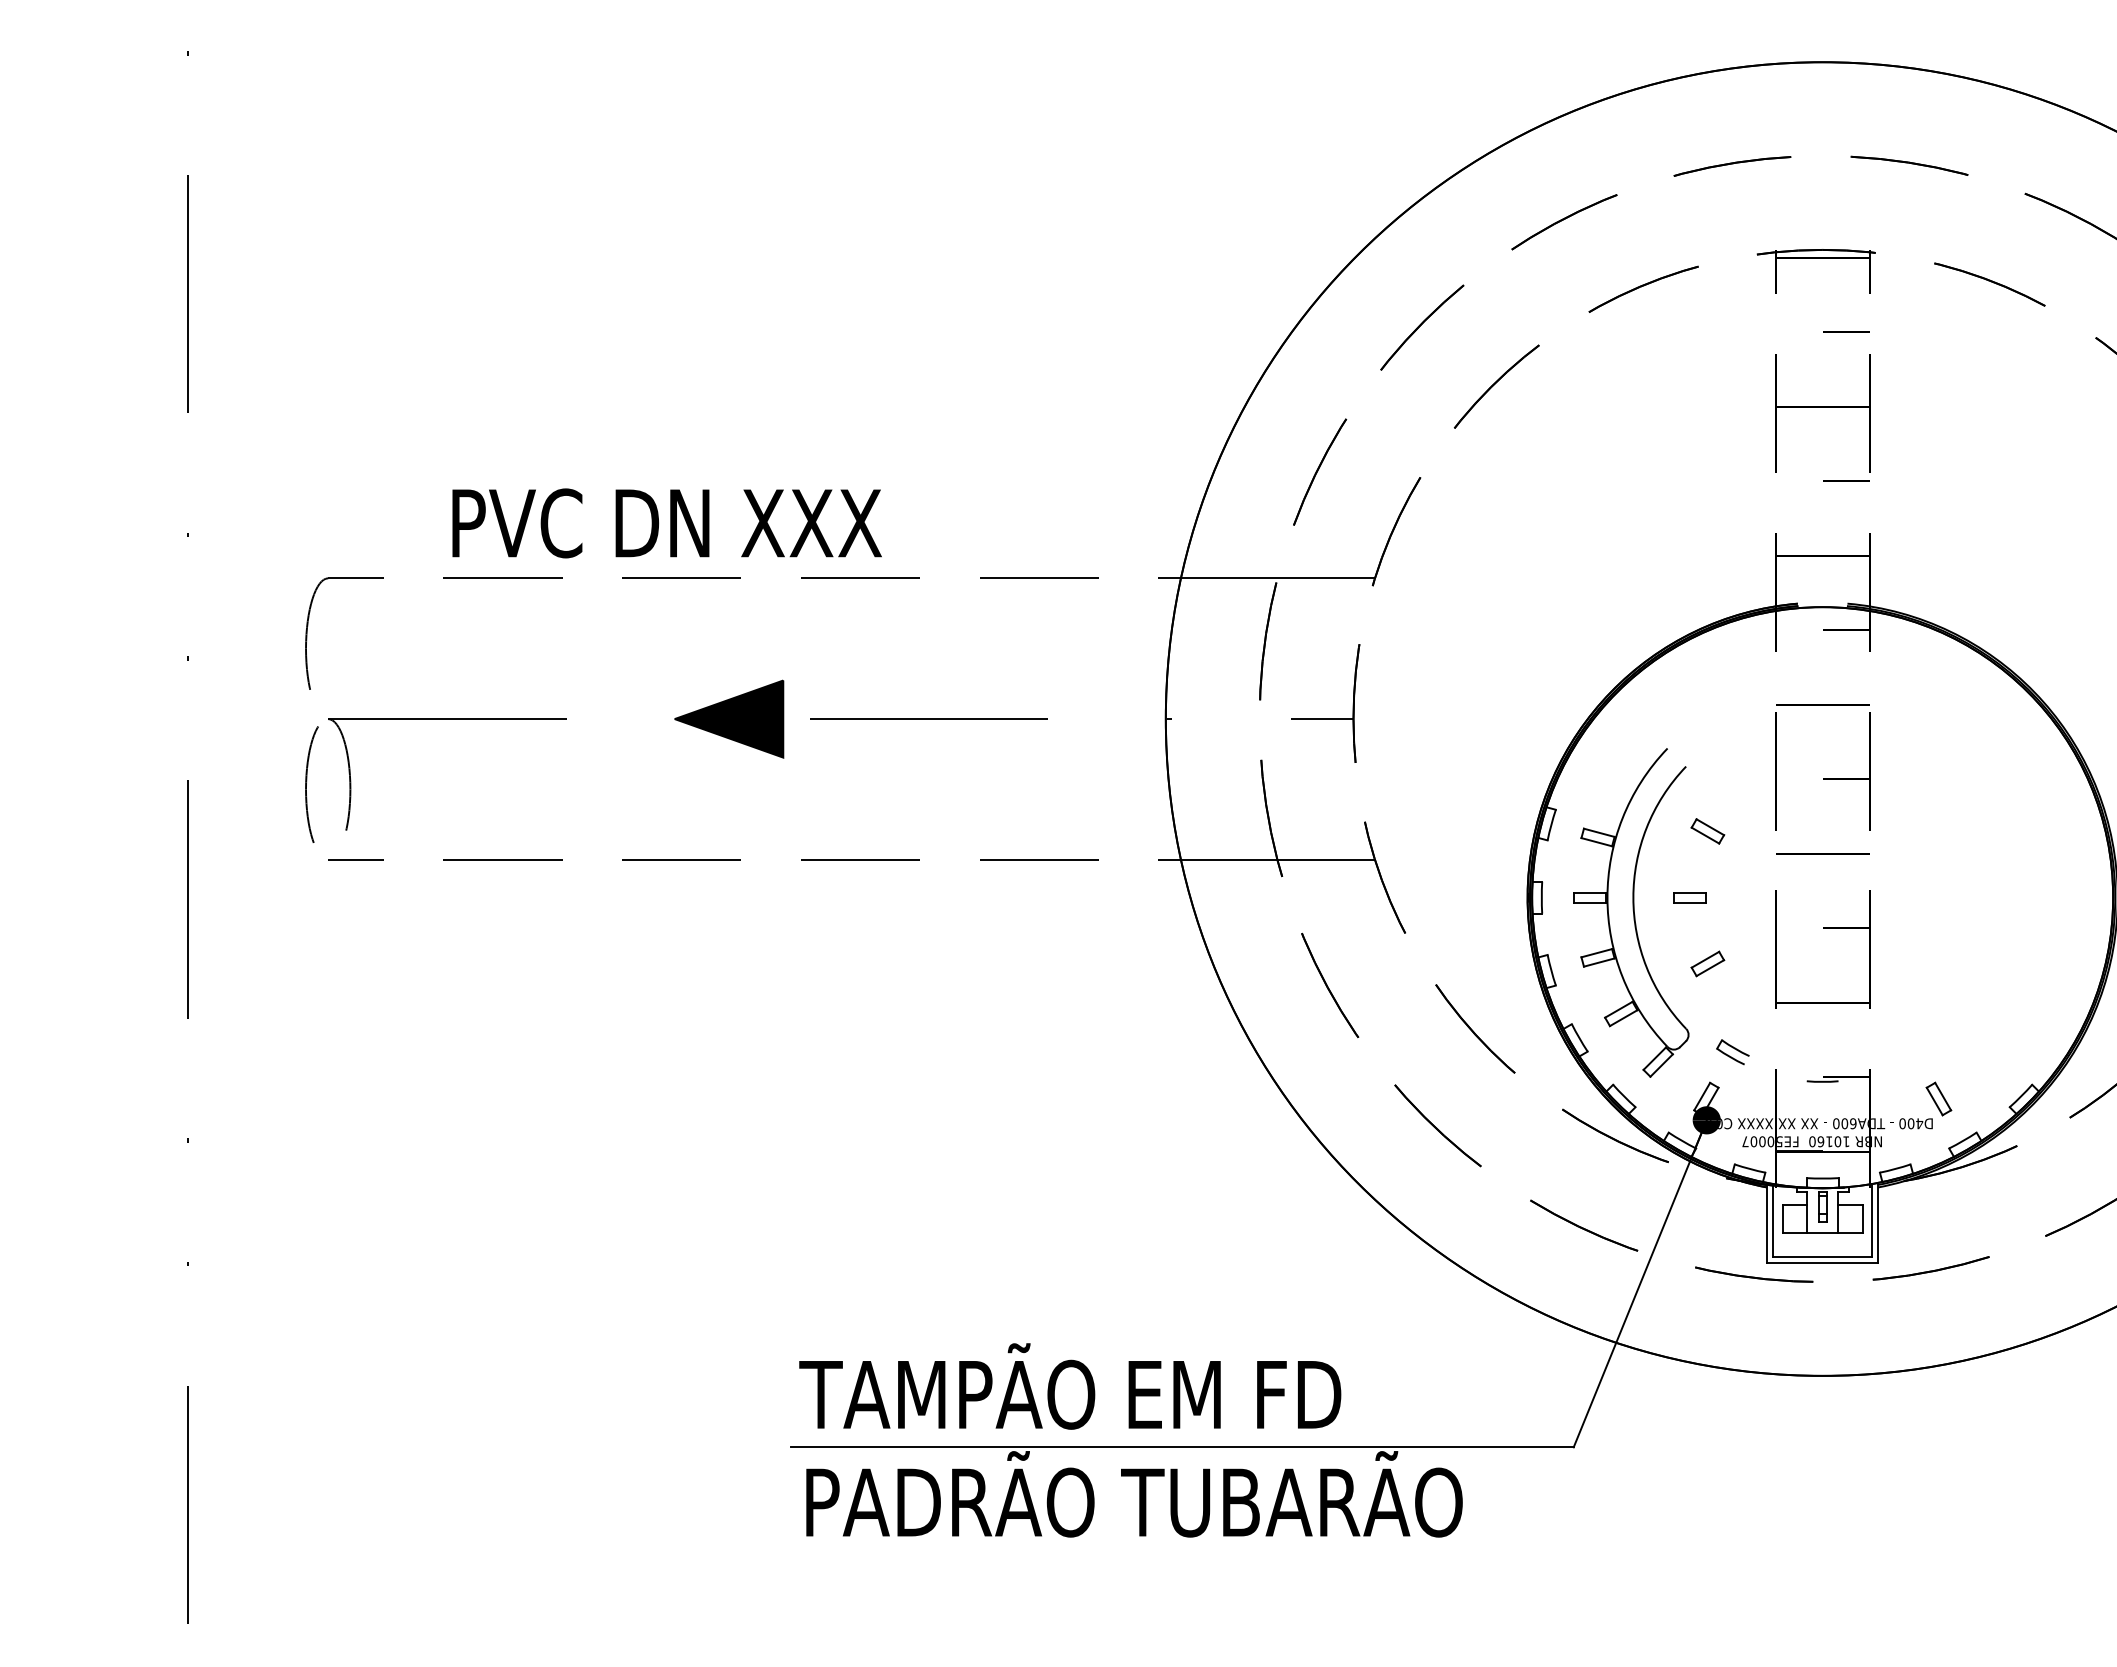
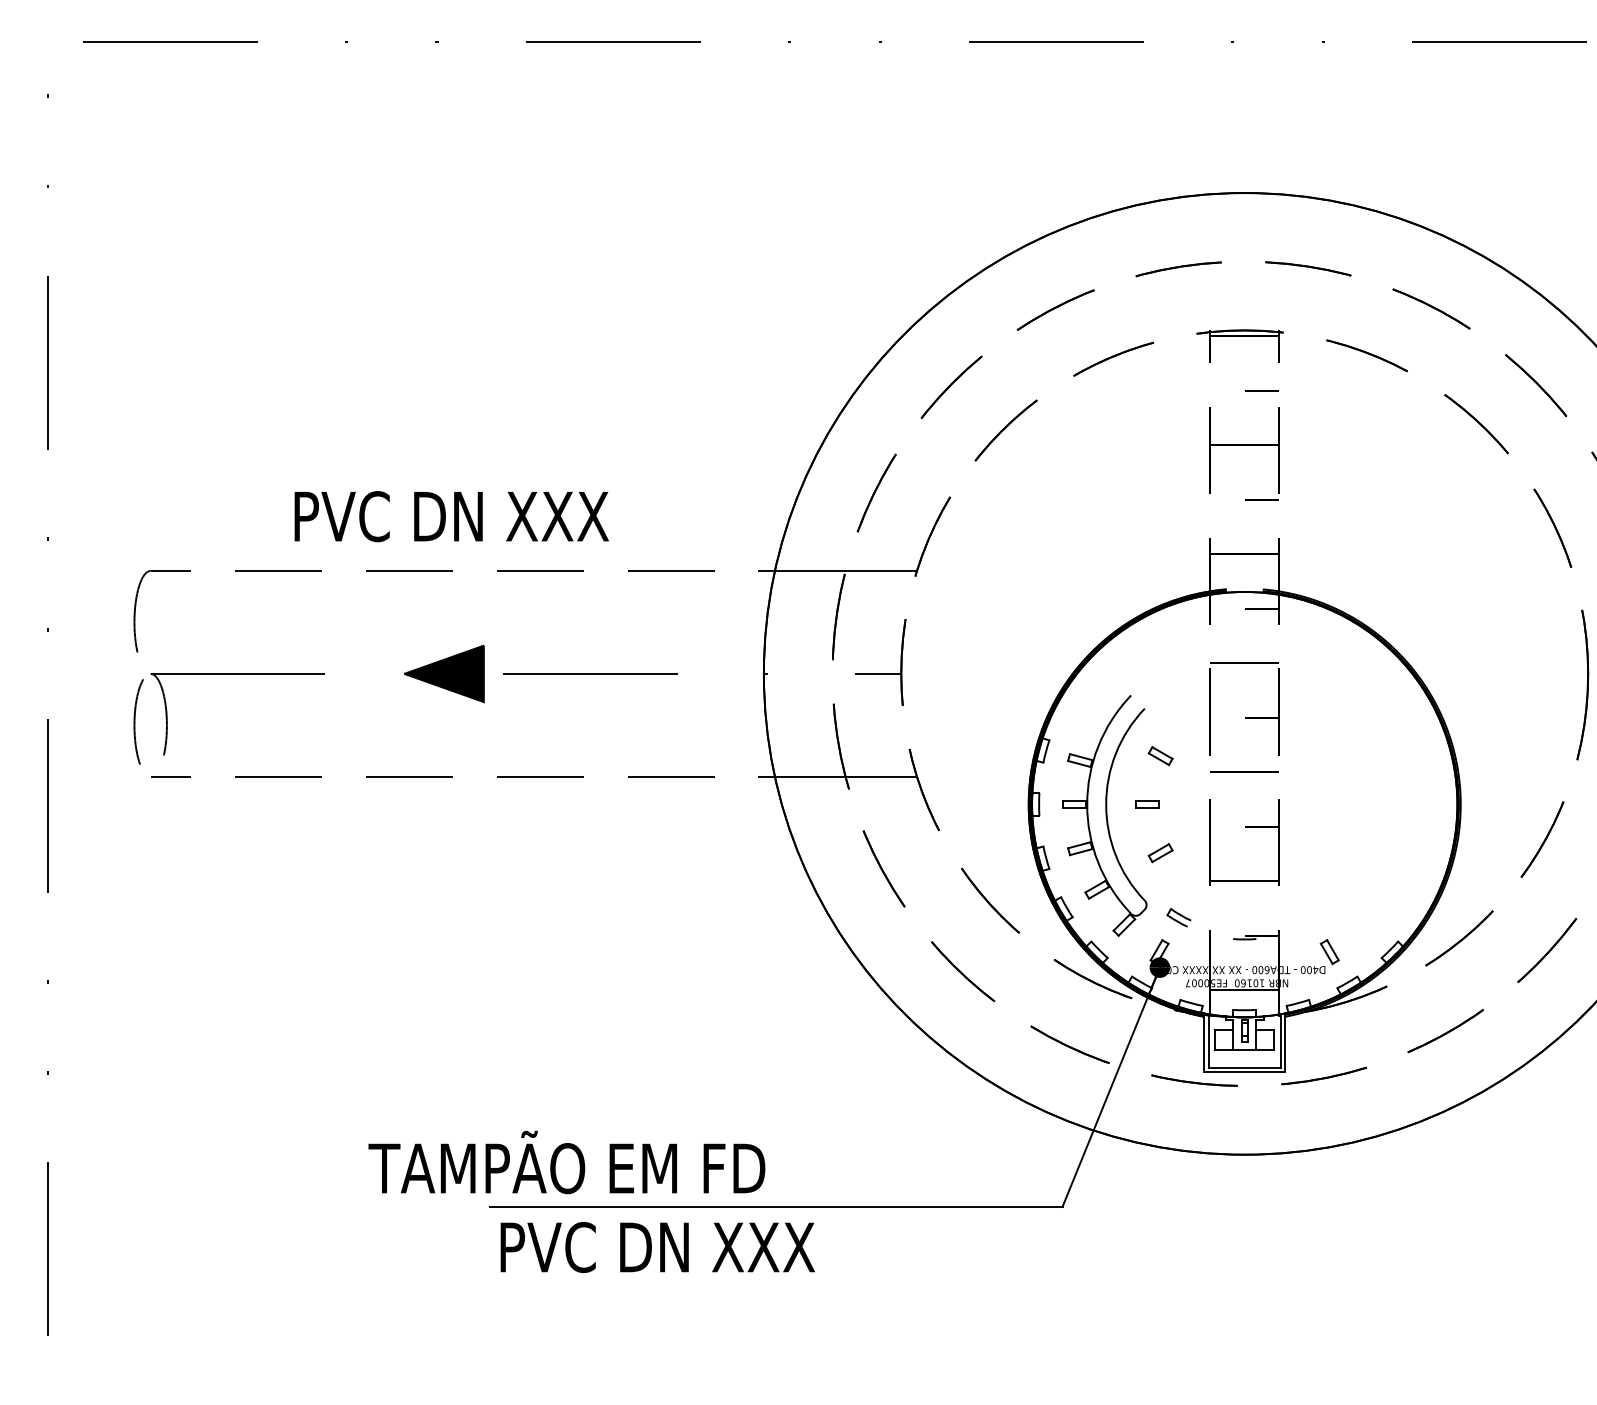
text: (666, 523) -> (451, 516), moved
text: (1069, 1386) -> (566, 1162), moved
text: (1152, 1494) -> (754, 1241), PADRÃO TUBARÃO -> PVC DN XXX

